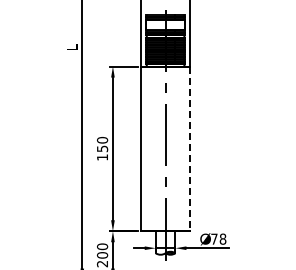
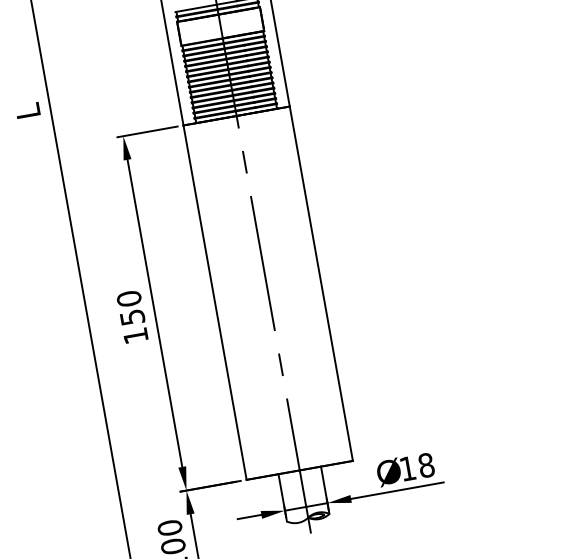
line: (190, 149) -> (322, 284), dashed -> solid
text: (214, 238) -> (407, 467), 78 -> 18

